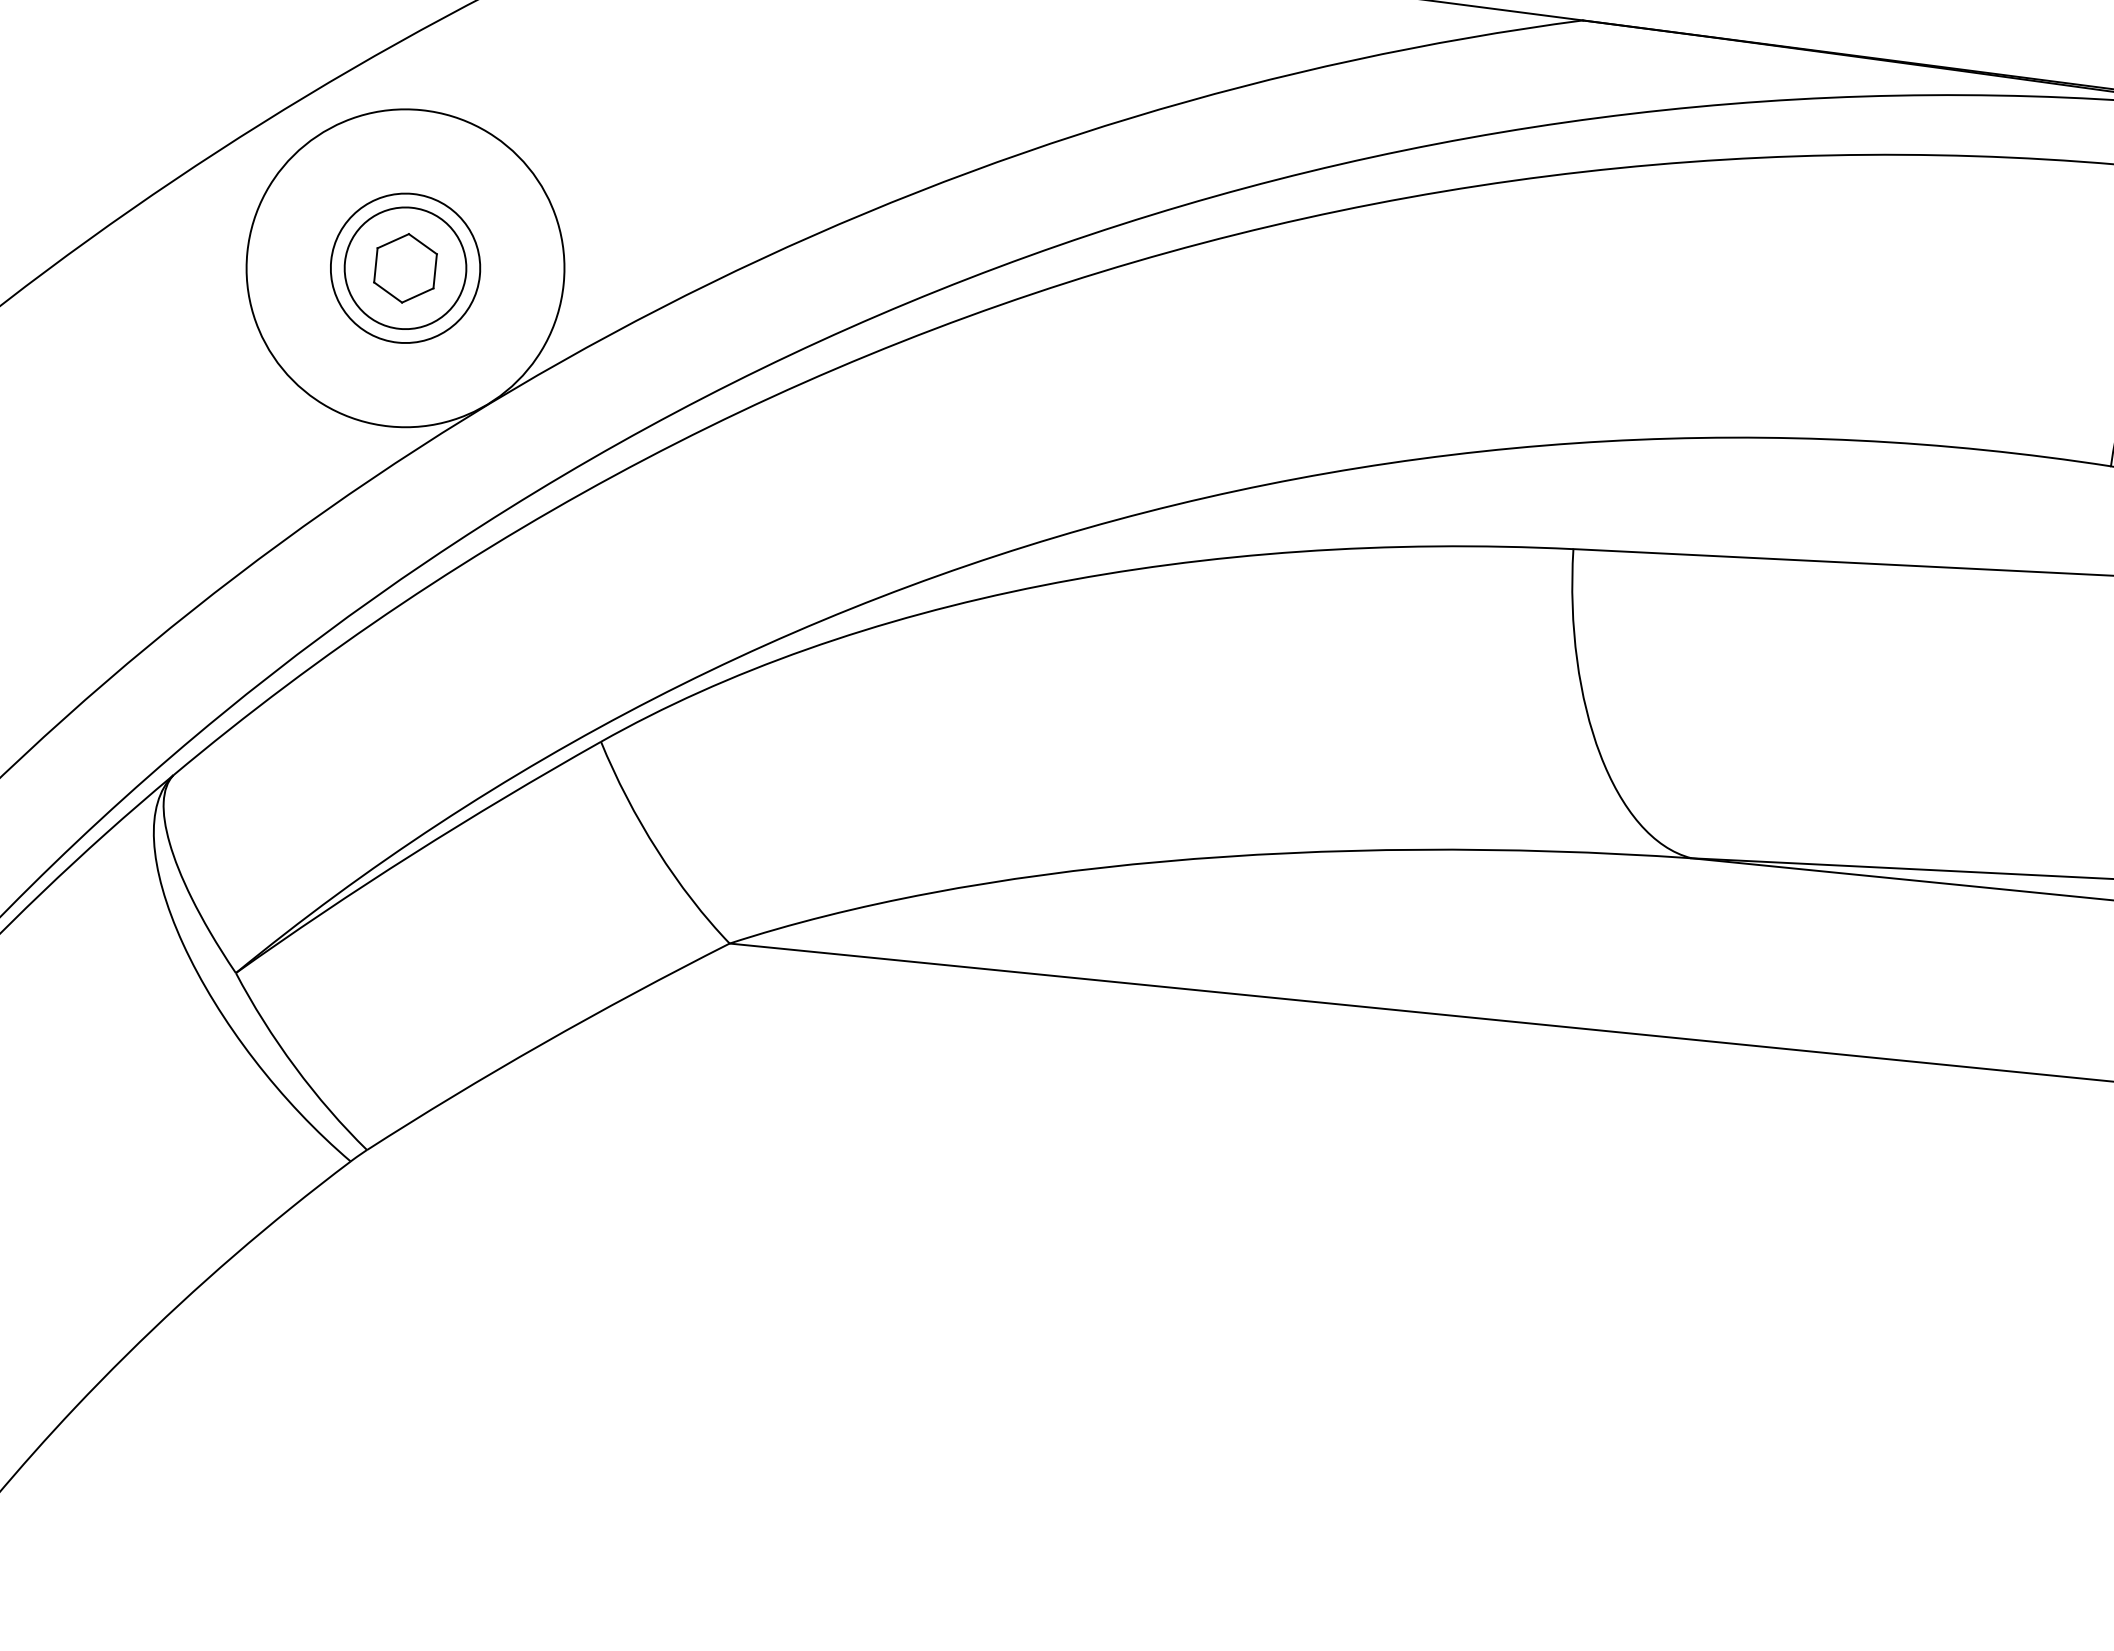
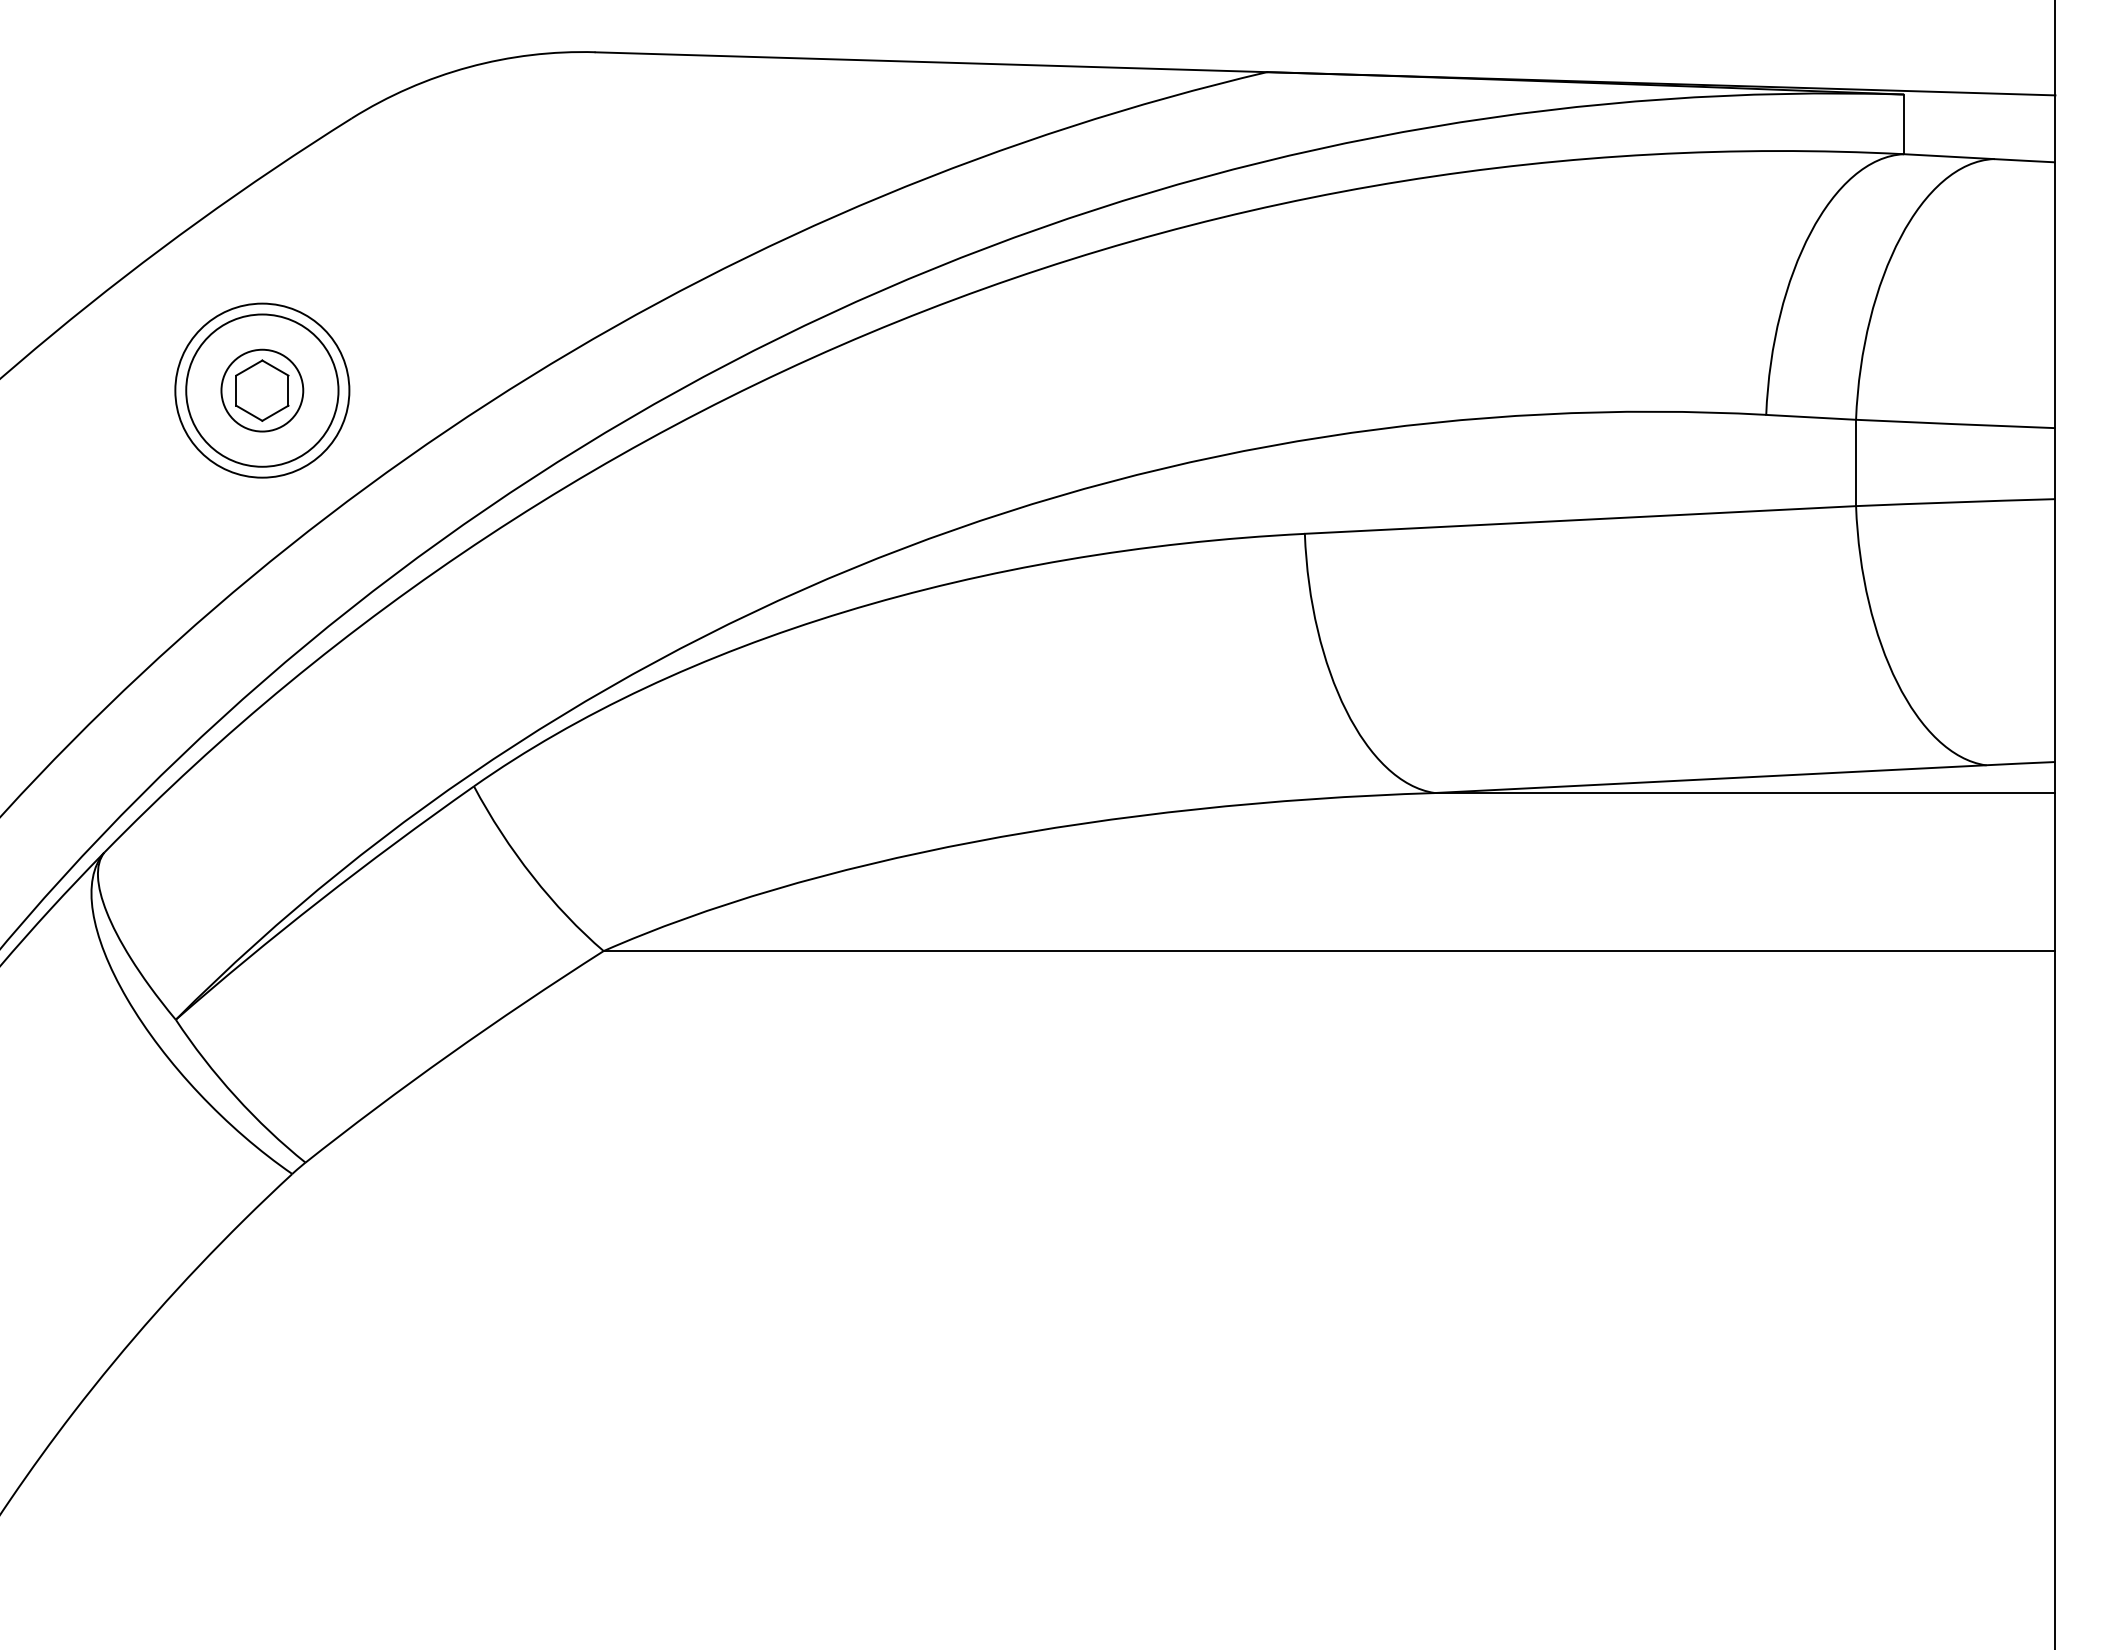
circle: (405, 268) -> (262, 390), size x0.62
circle: (405, 268) -> (262, 390), size x0.62
circle: (405, 268) -> (262, 390), size x1.43

